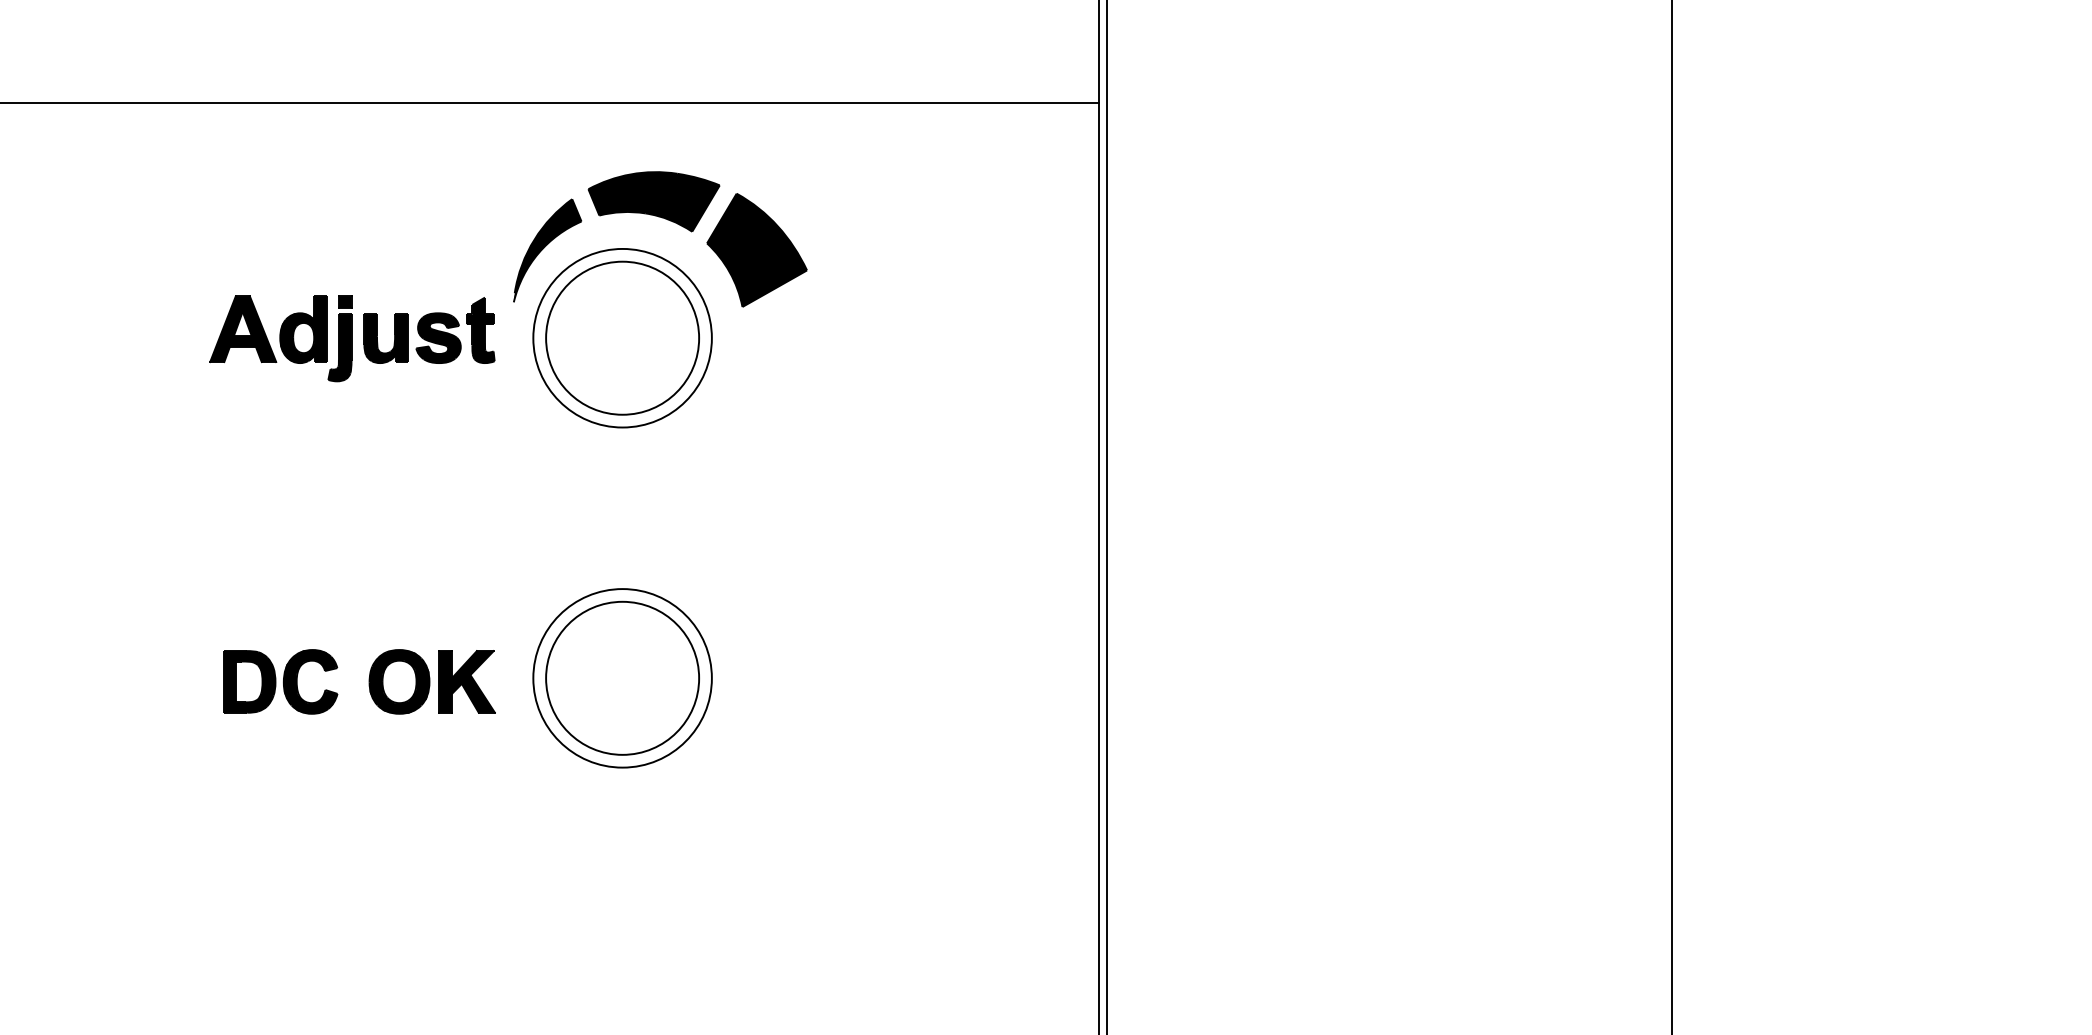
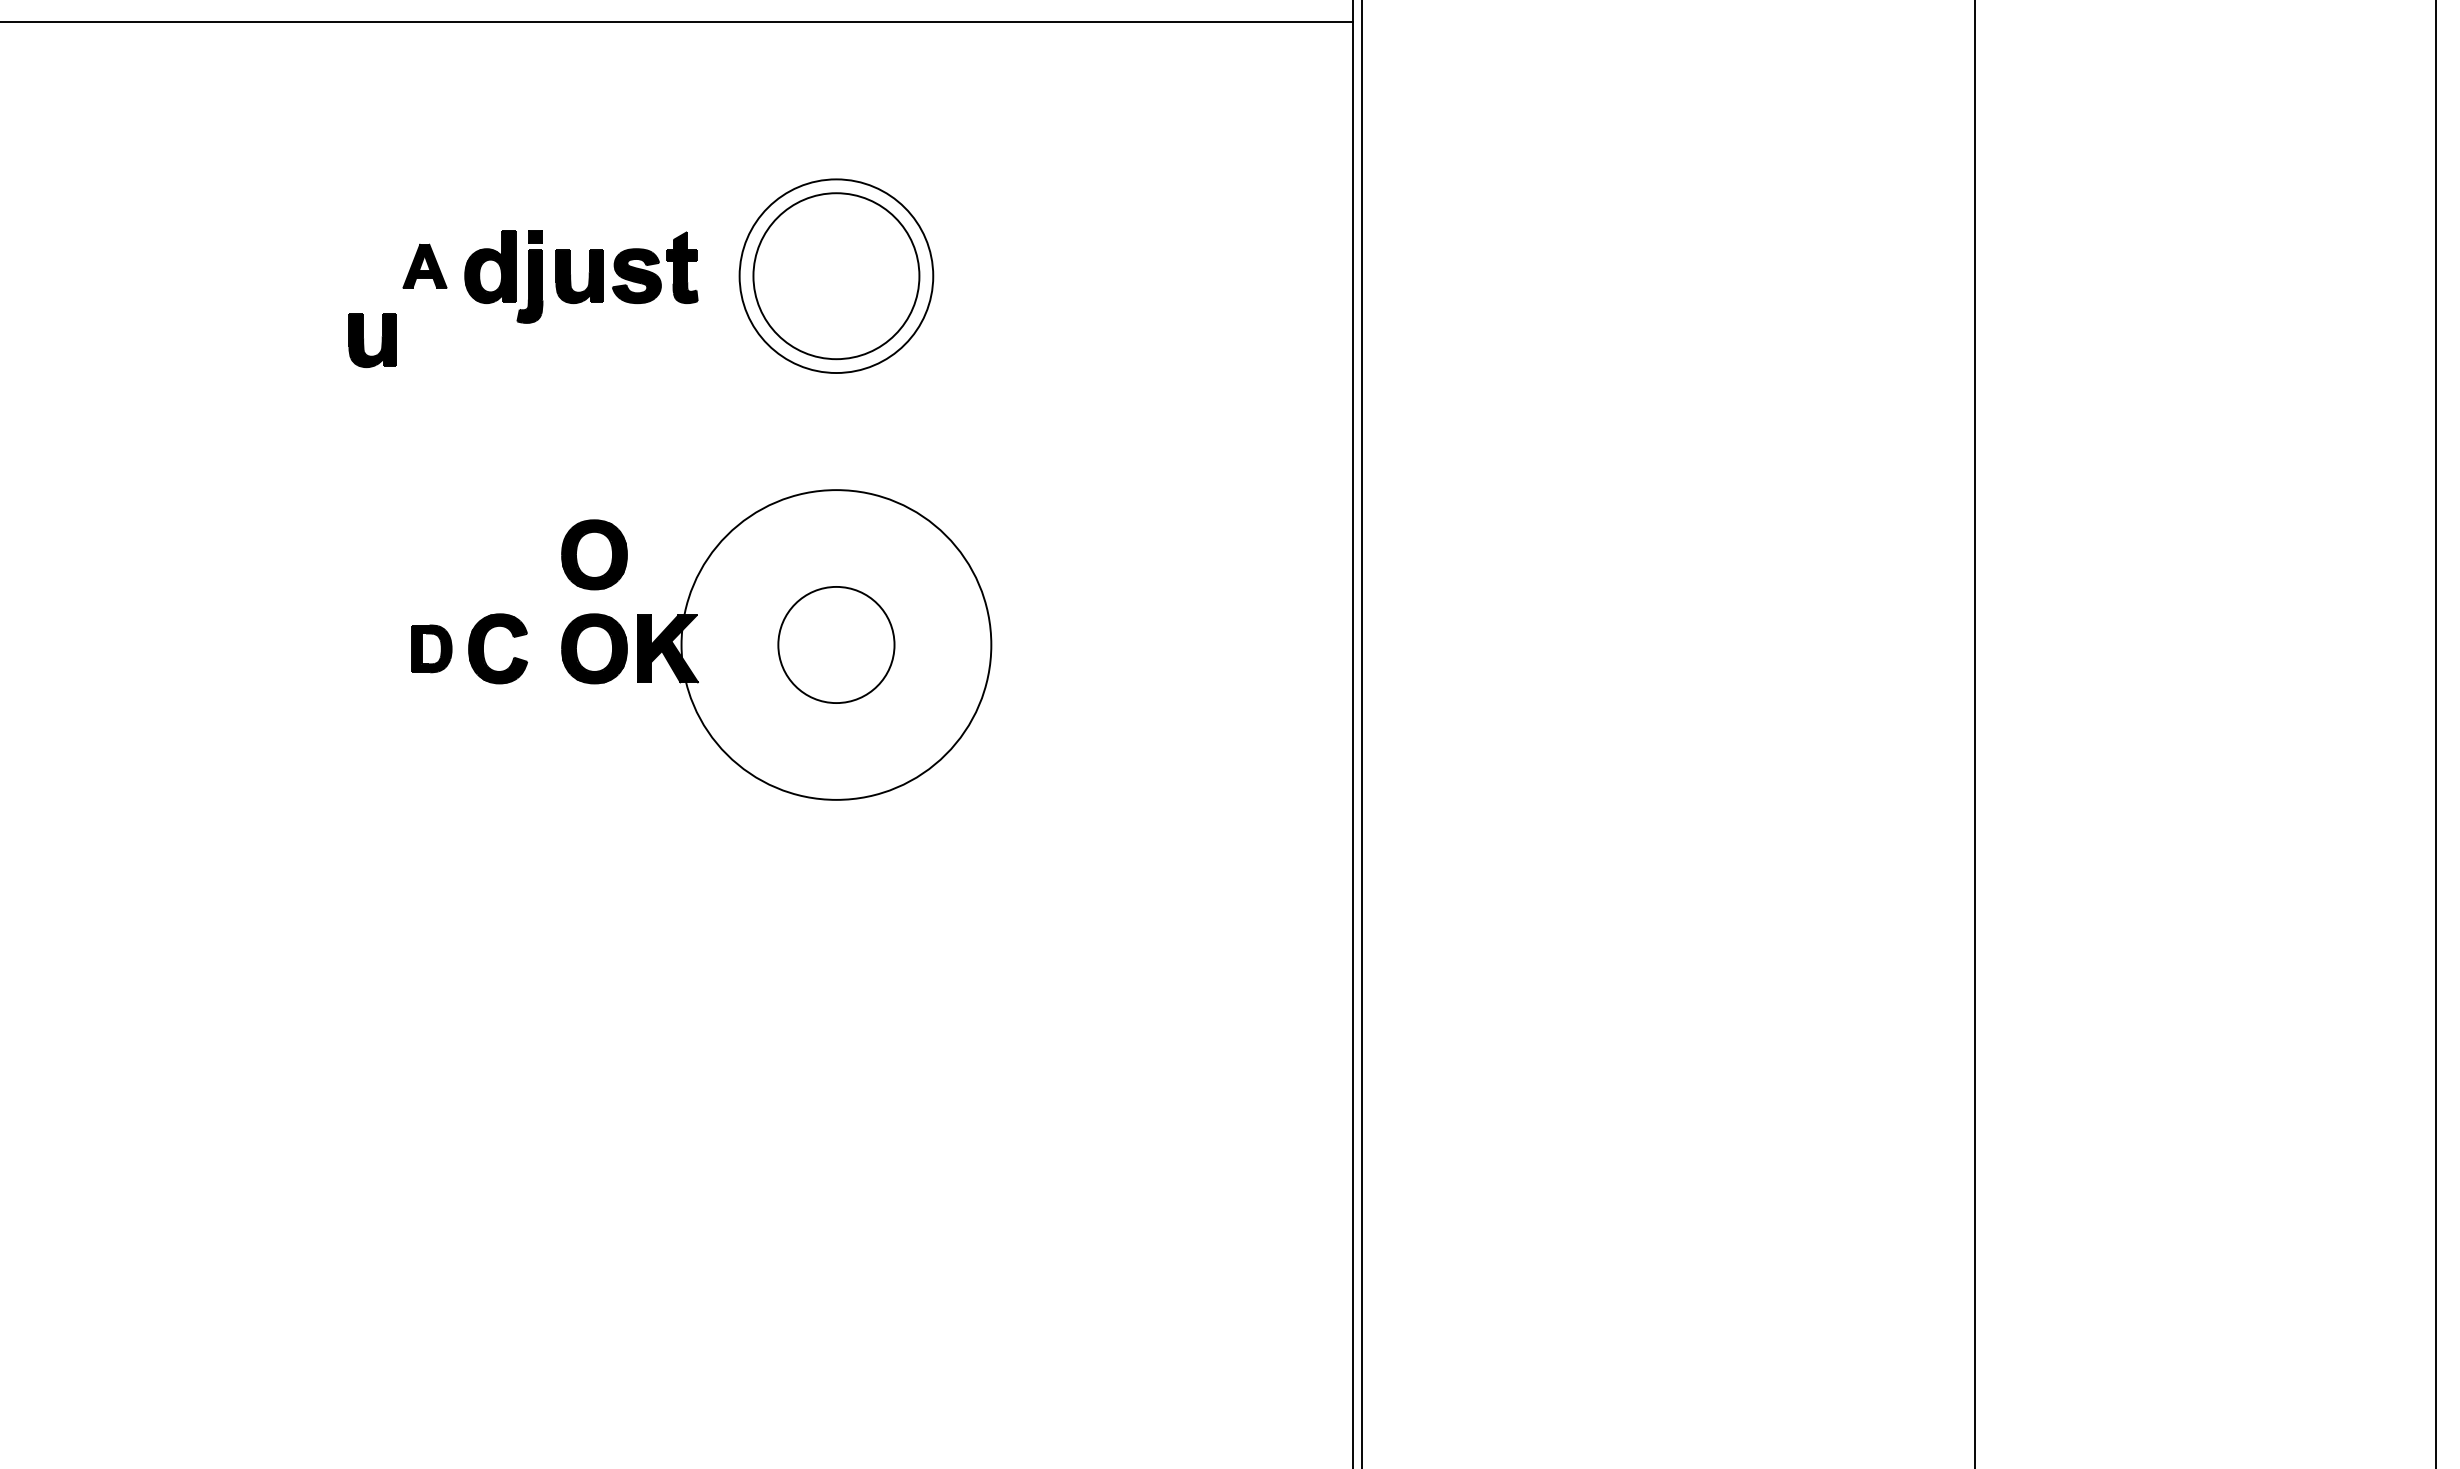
part: (667, 220) -> (885, 148), removed
part: (242, 328) -> (424, 265), size x0.6
part: (187, 400) -> (364, 343), added
part: (399, 594) -> (594, 554), added
circle: (622, 677) -> (836, 644), size x0.7
circle: (622, 677) -> (836, 644), size x1.6
part: (249, 681) -> (431, 648), size x0.7

